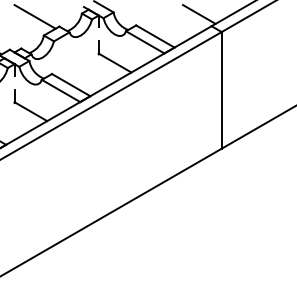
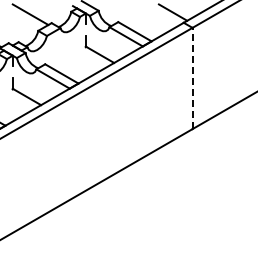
line: (221, 90) -> (192, 78), solid -> dashed

